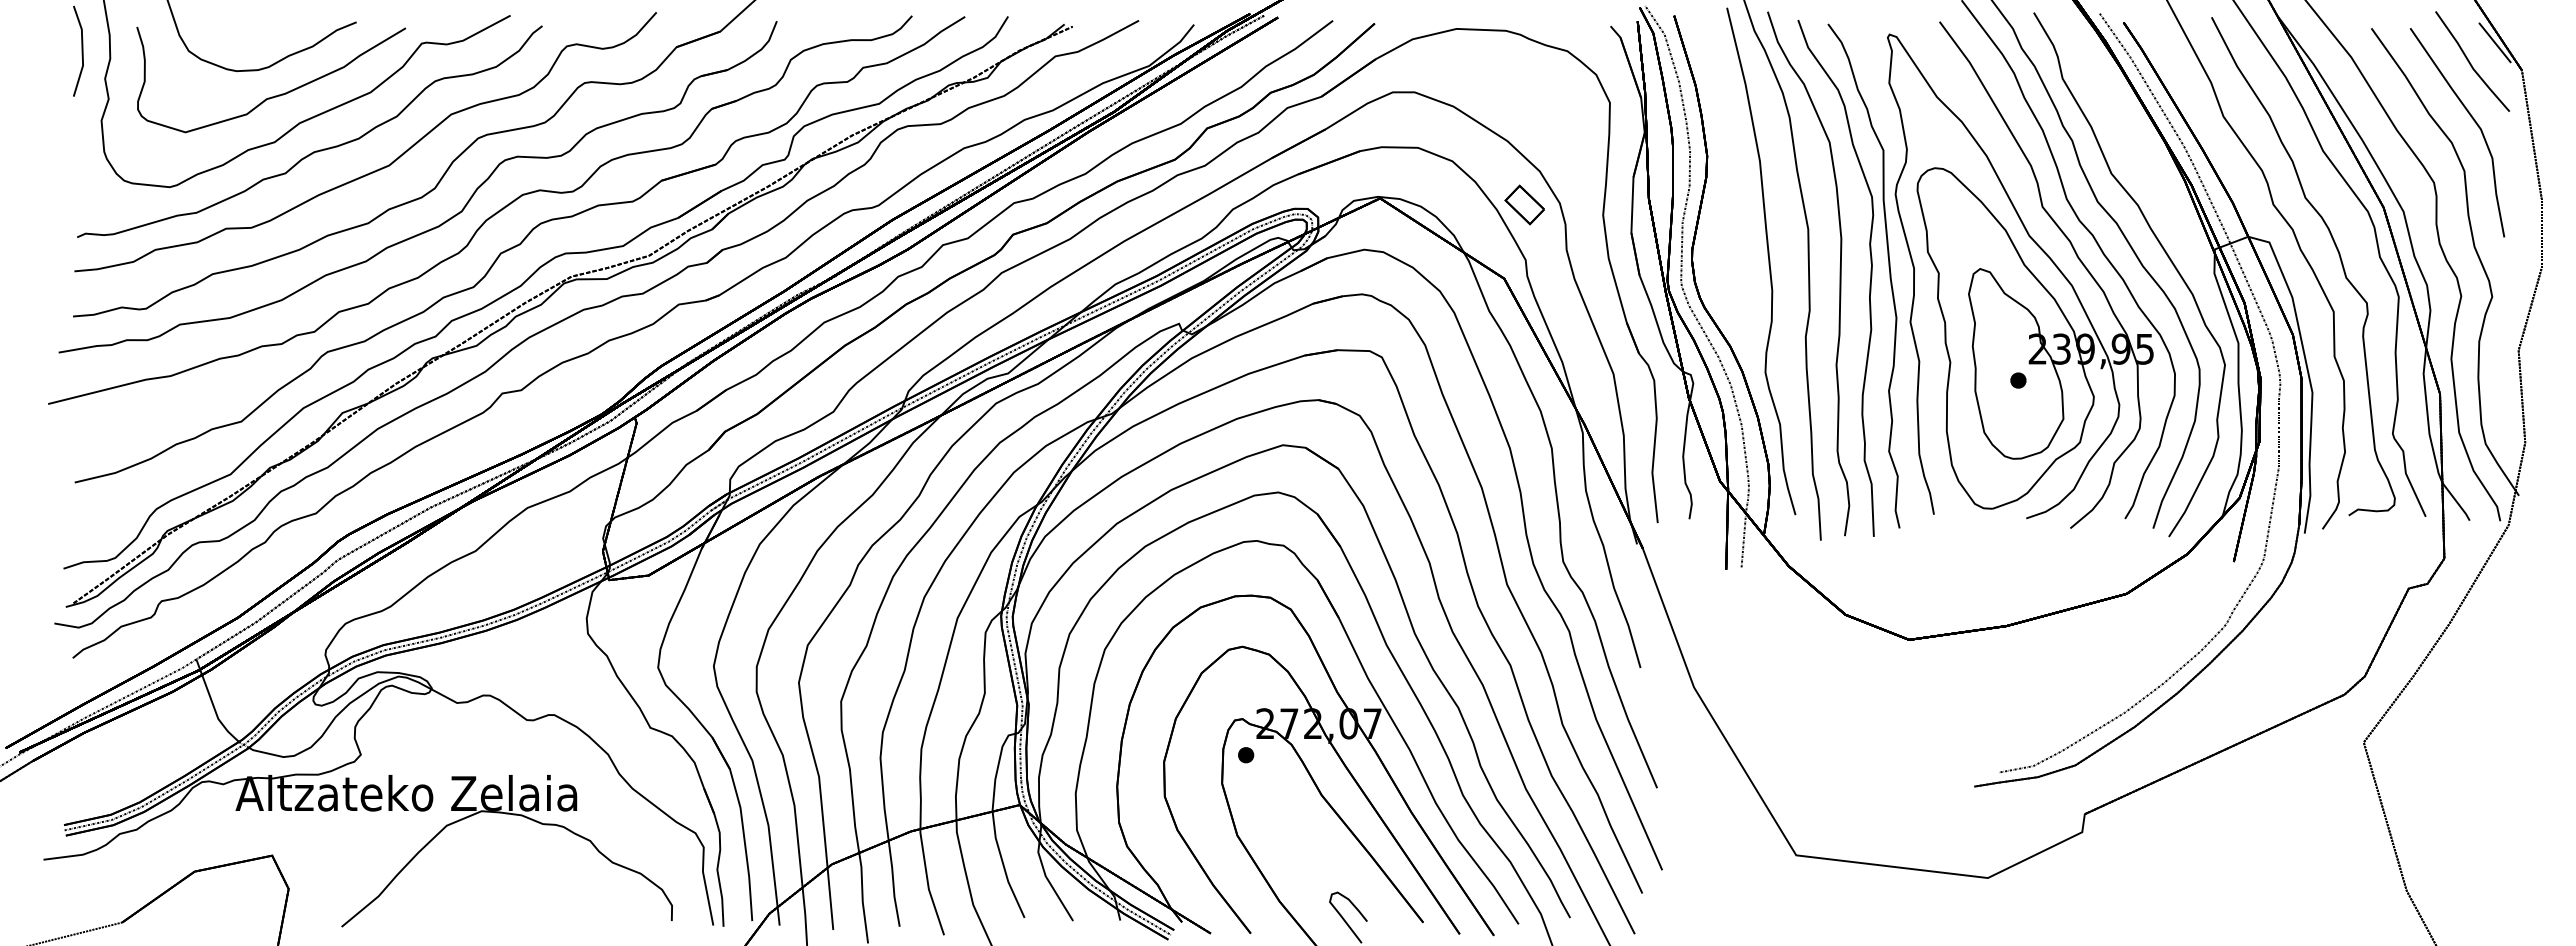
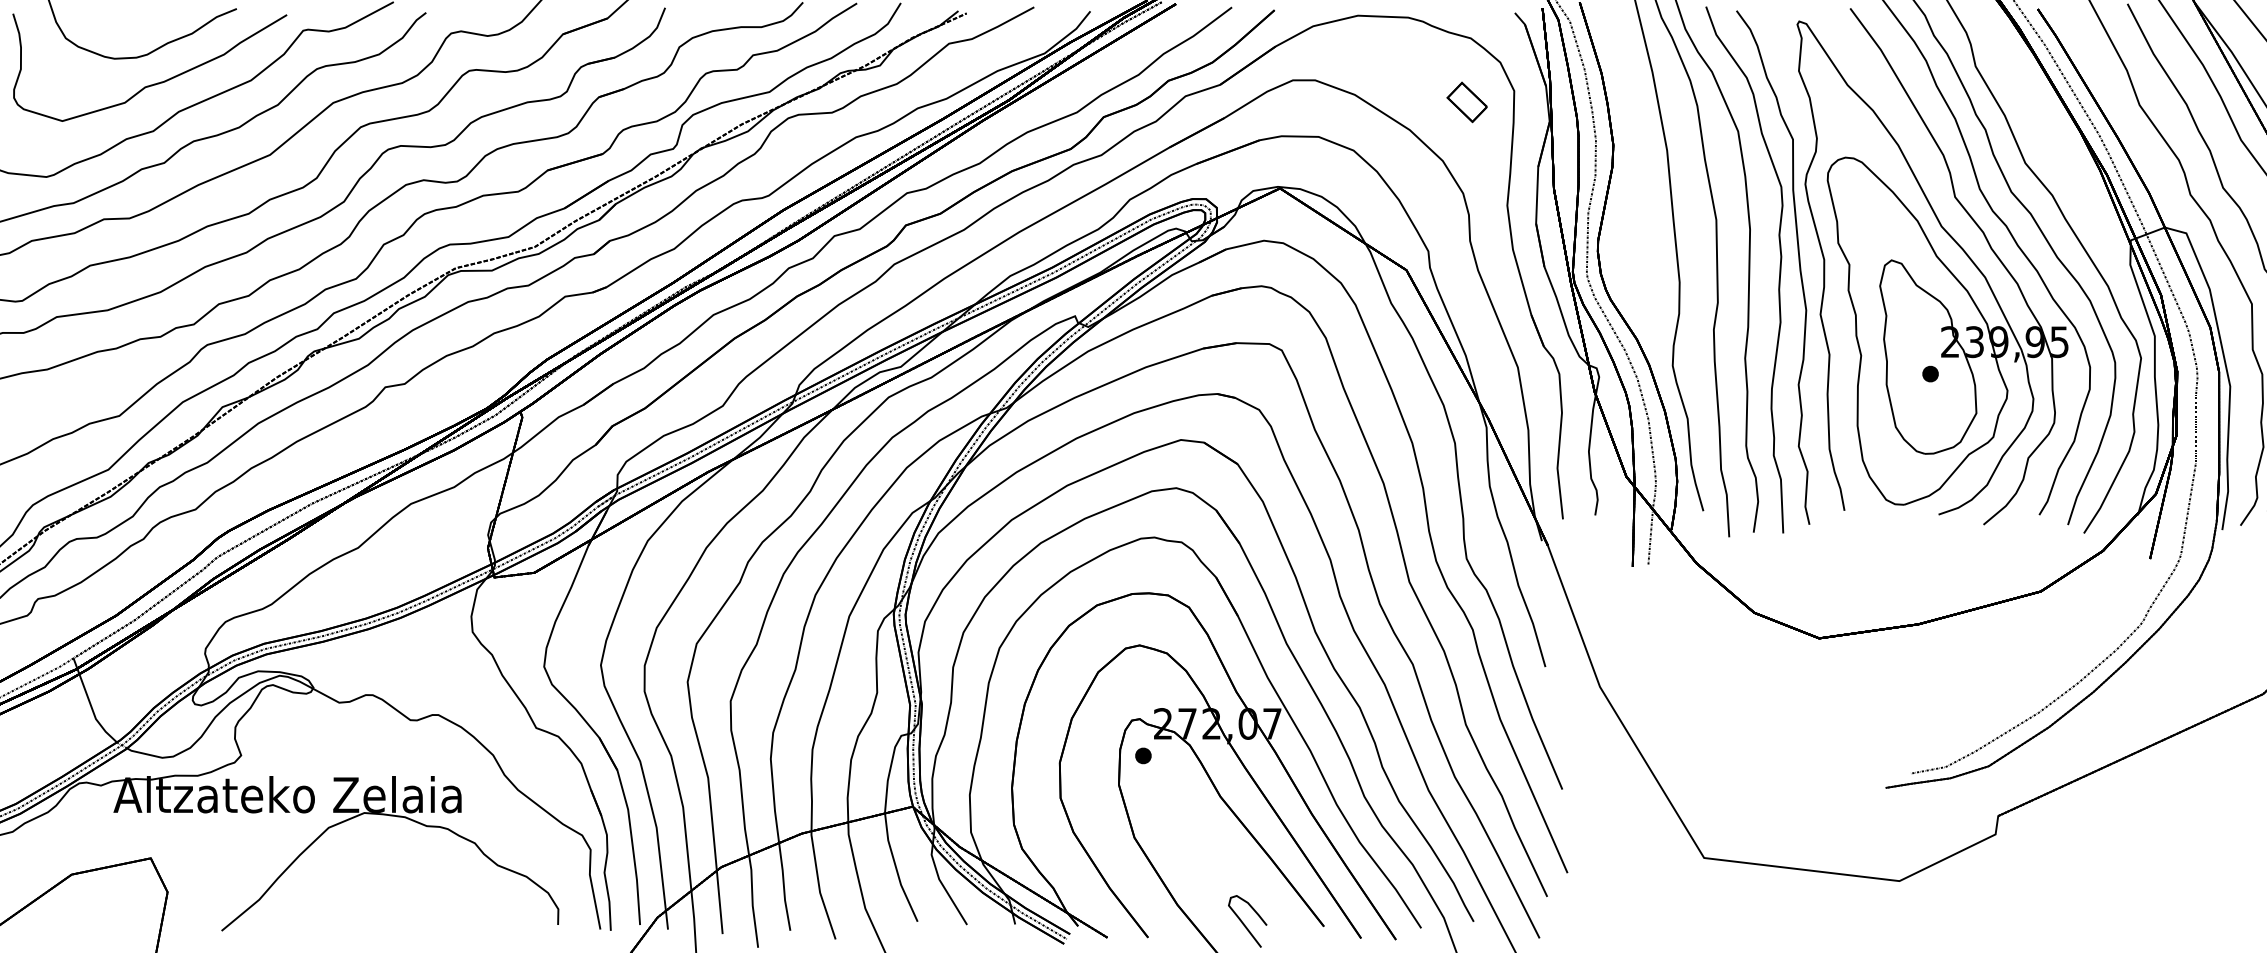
part: (1524, 204) -> (1466, 101), moved

